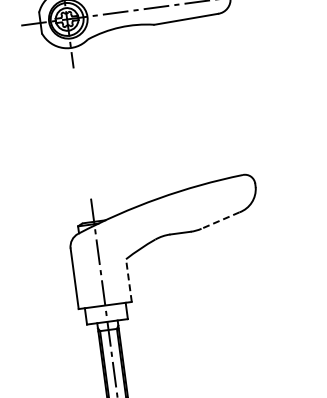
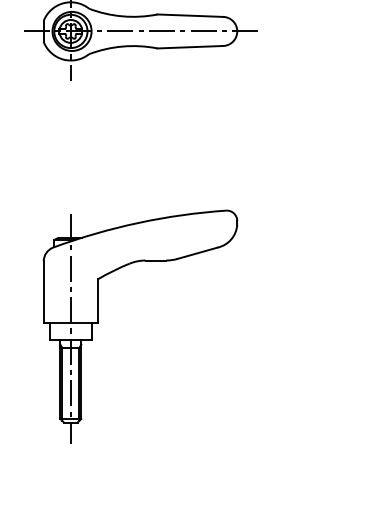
line: (220, 220) -> (197, 253), dashed -> solid
line: (128, 280) -> (97, 301), dashed -> solid

